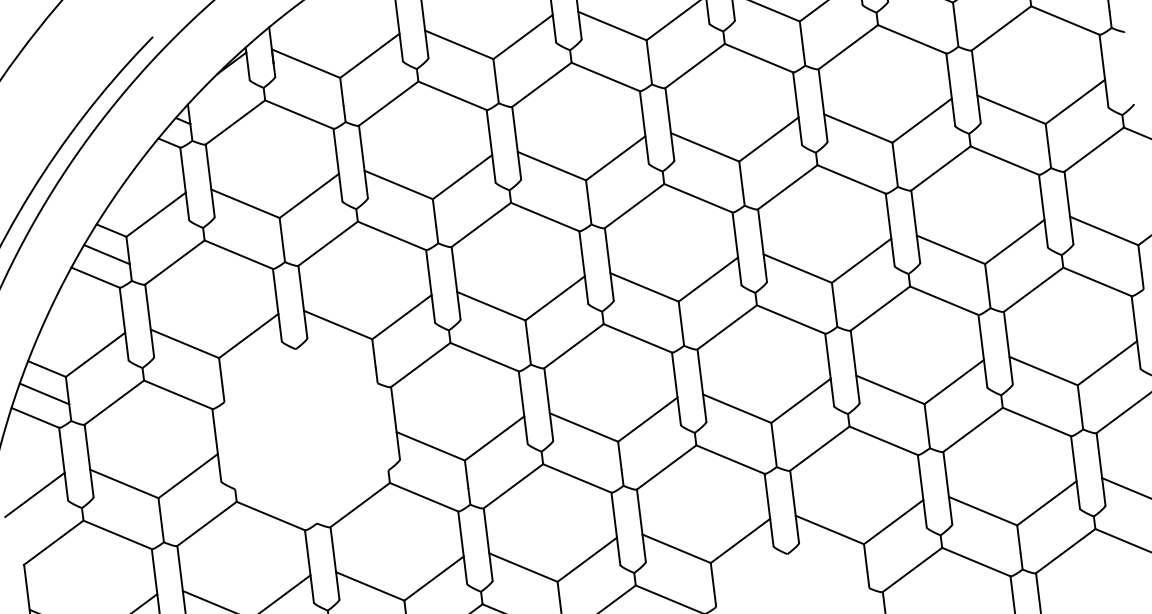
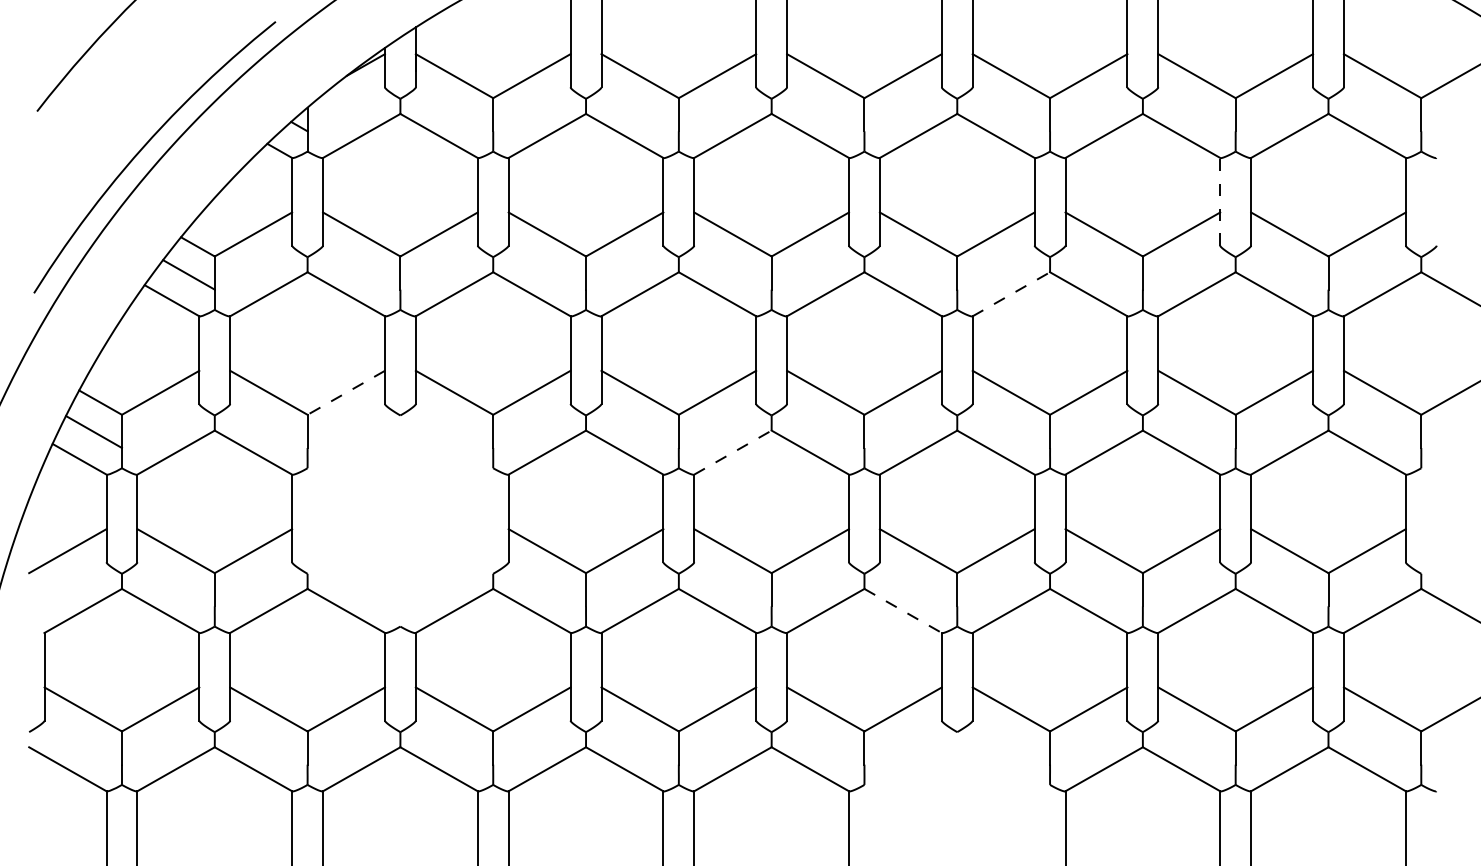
line: (950, 89) -> (1220, 201), solid -> dashed
line: (787, 187) -> (1011, 294), solid -> dashed
line: (248, 336) -> (345, 393), solid -> dashed
line: (573, 346) -> (732, 452), solid -> dashed
line: (730, 459) -> (903, 610), solid -> dashed

